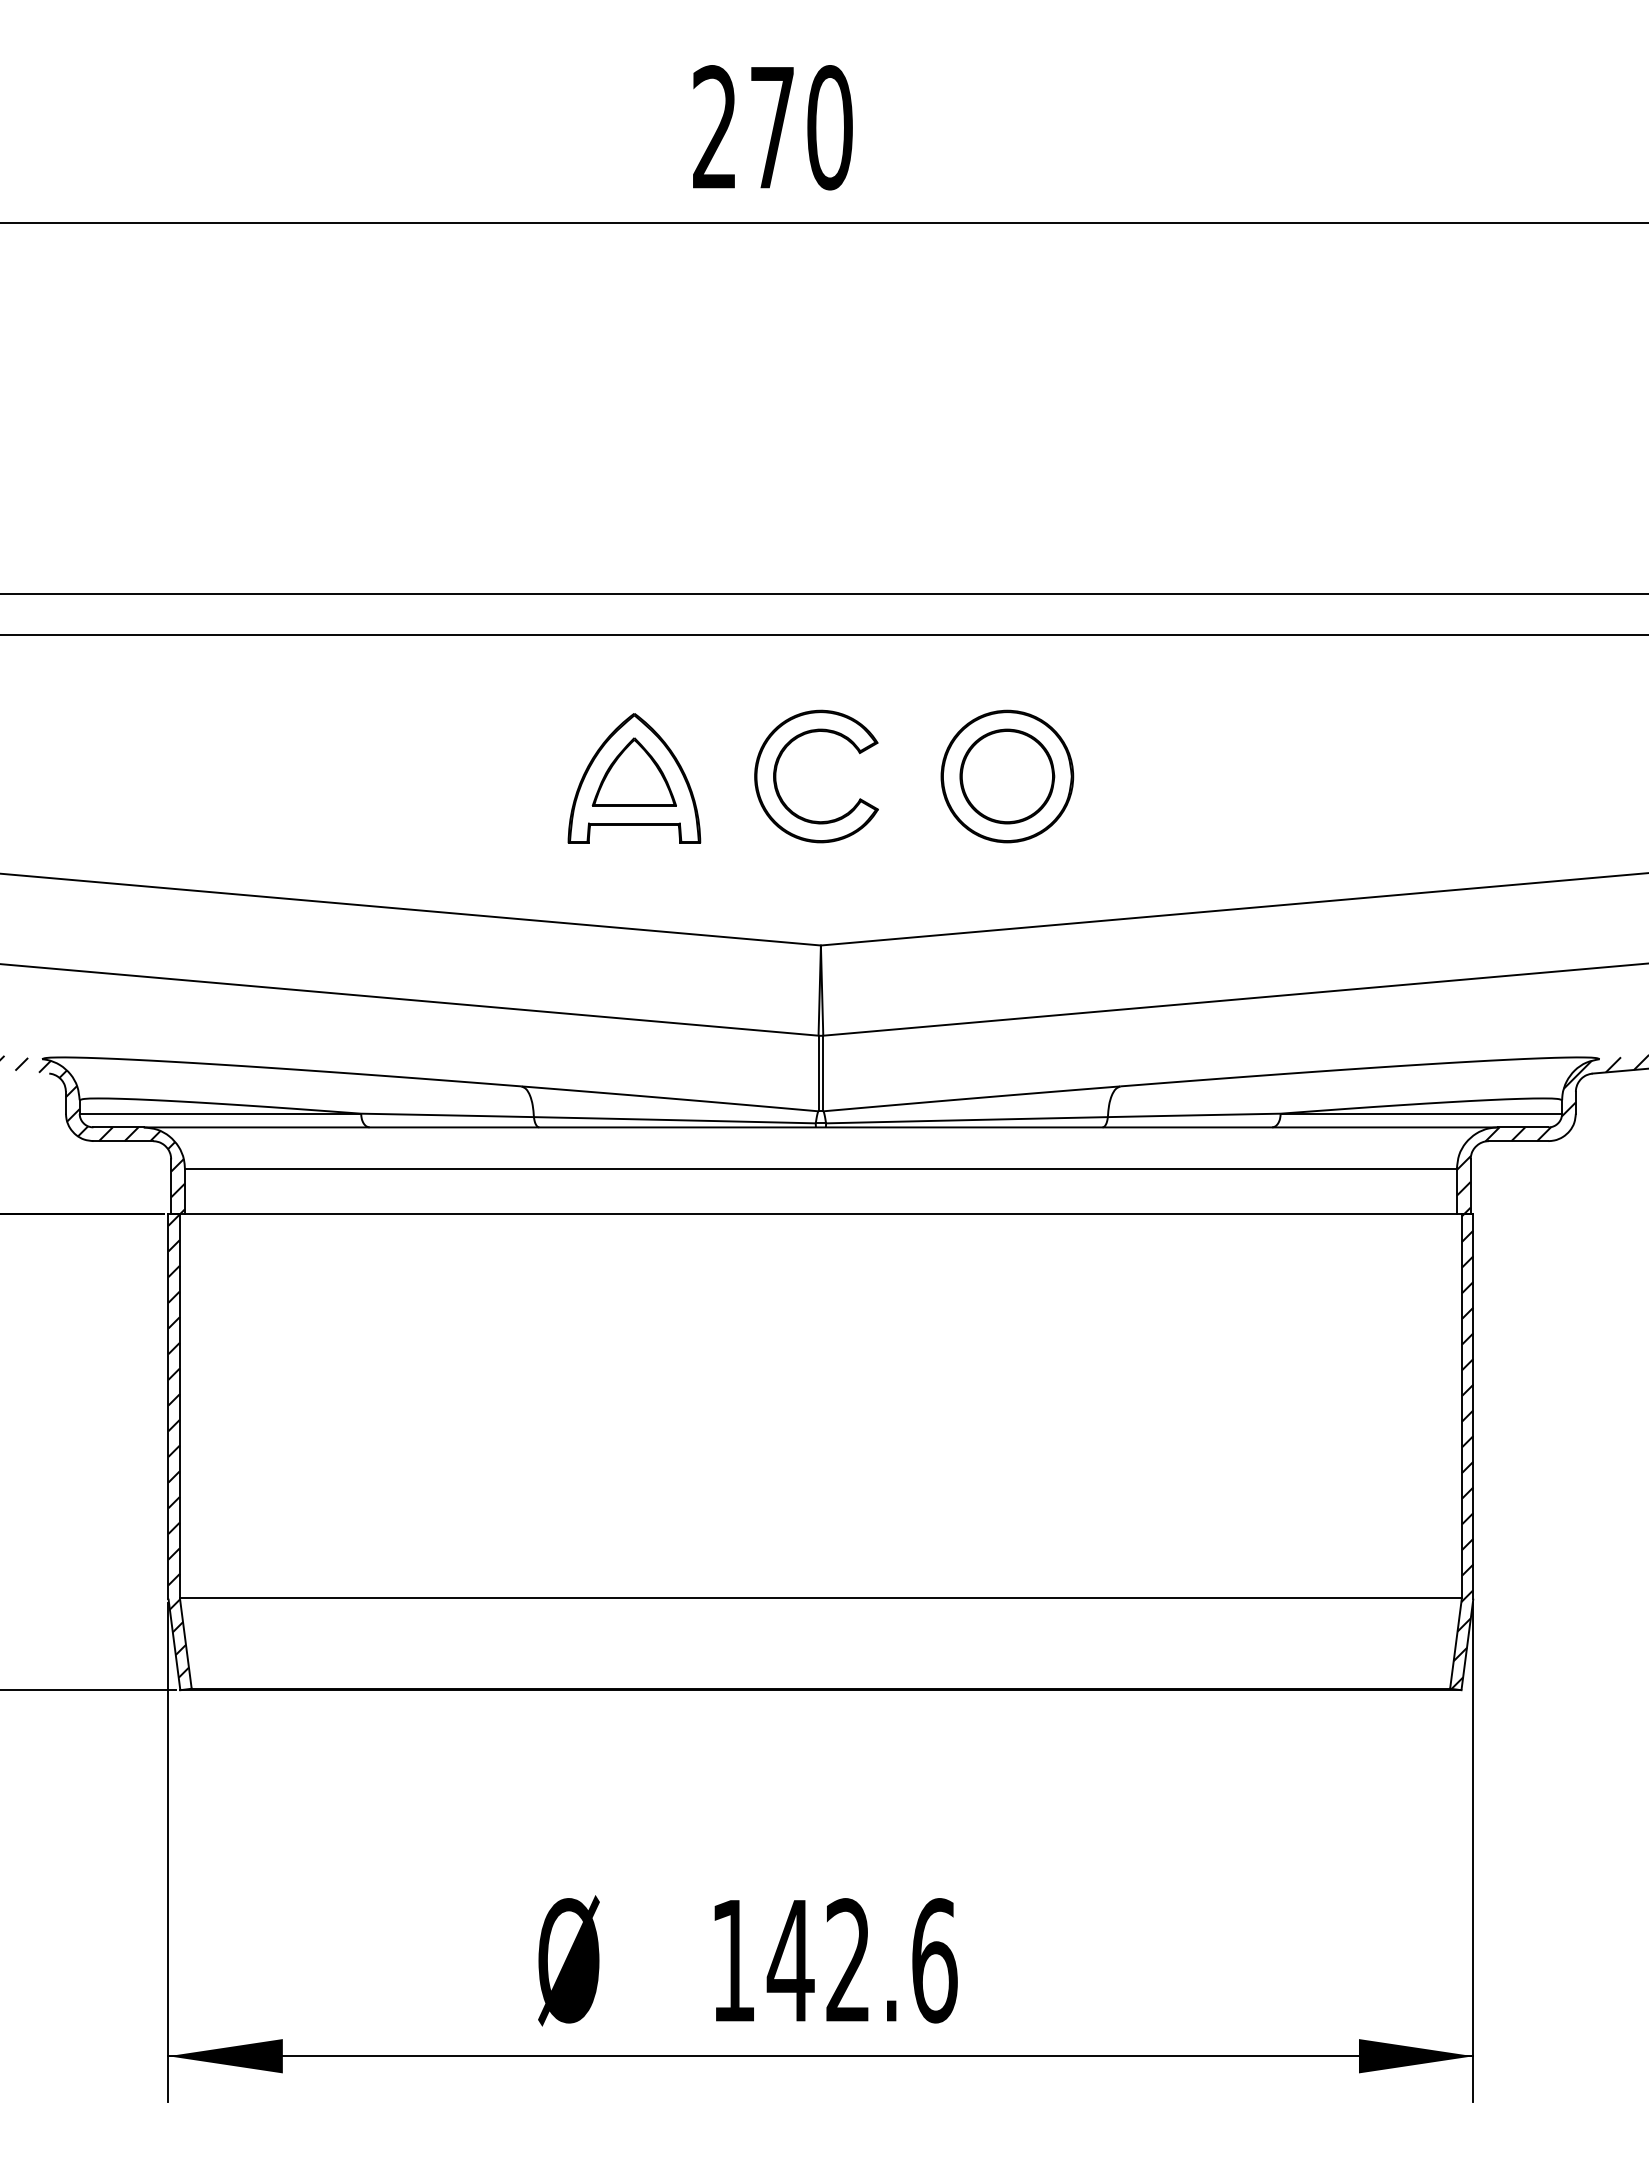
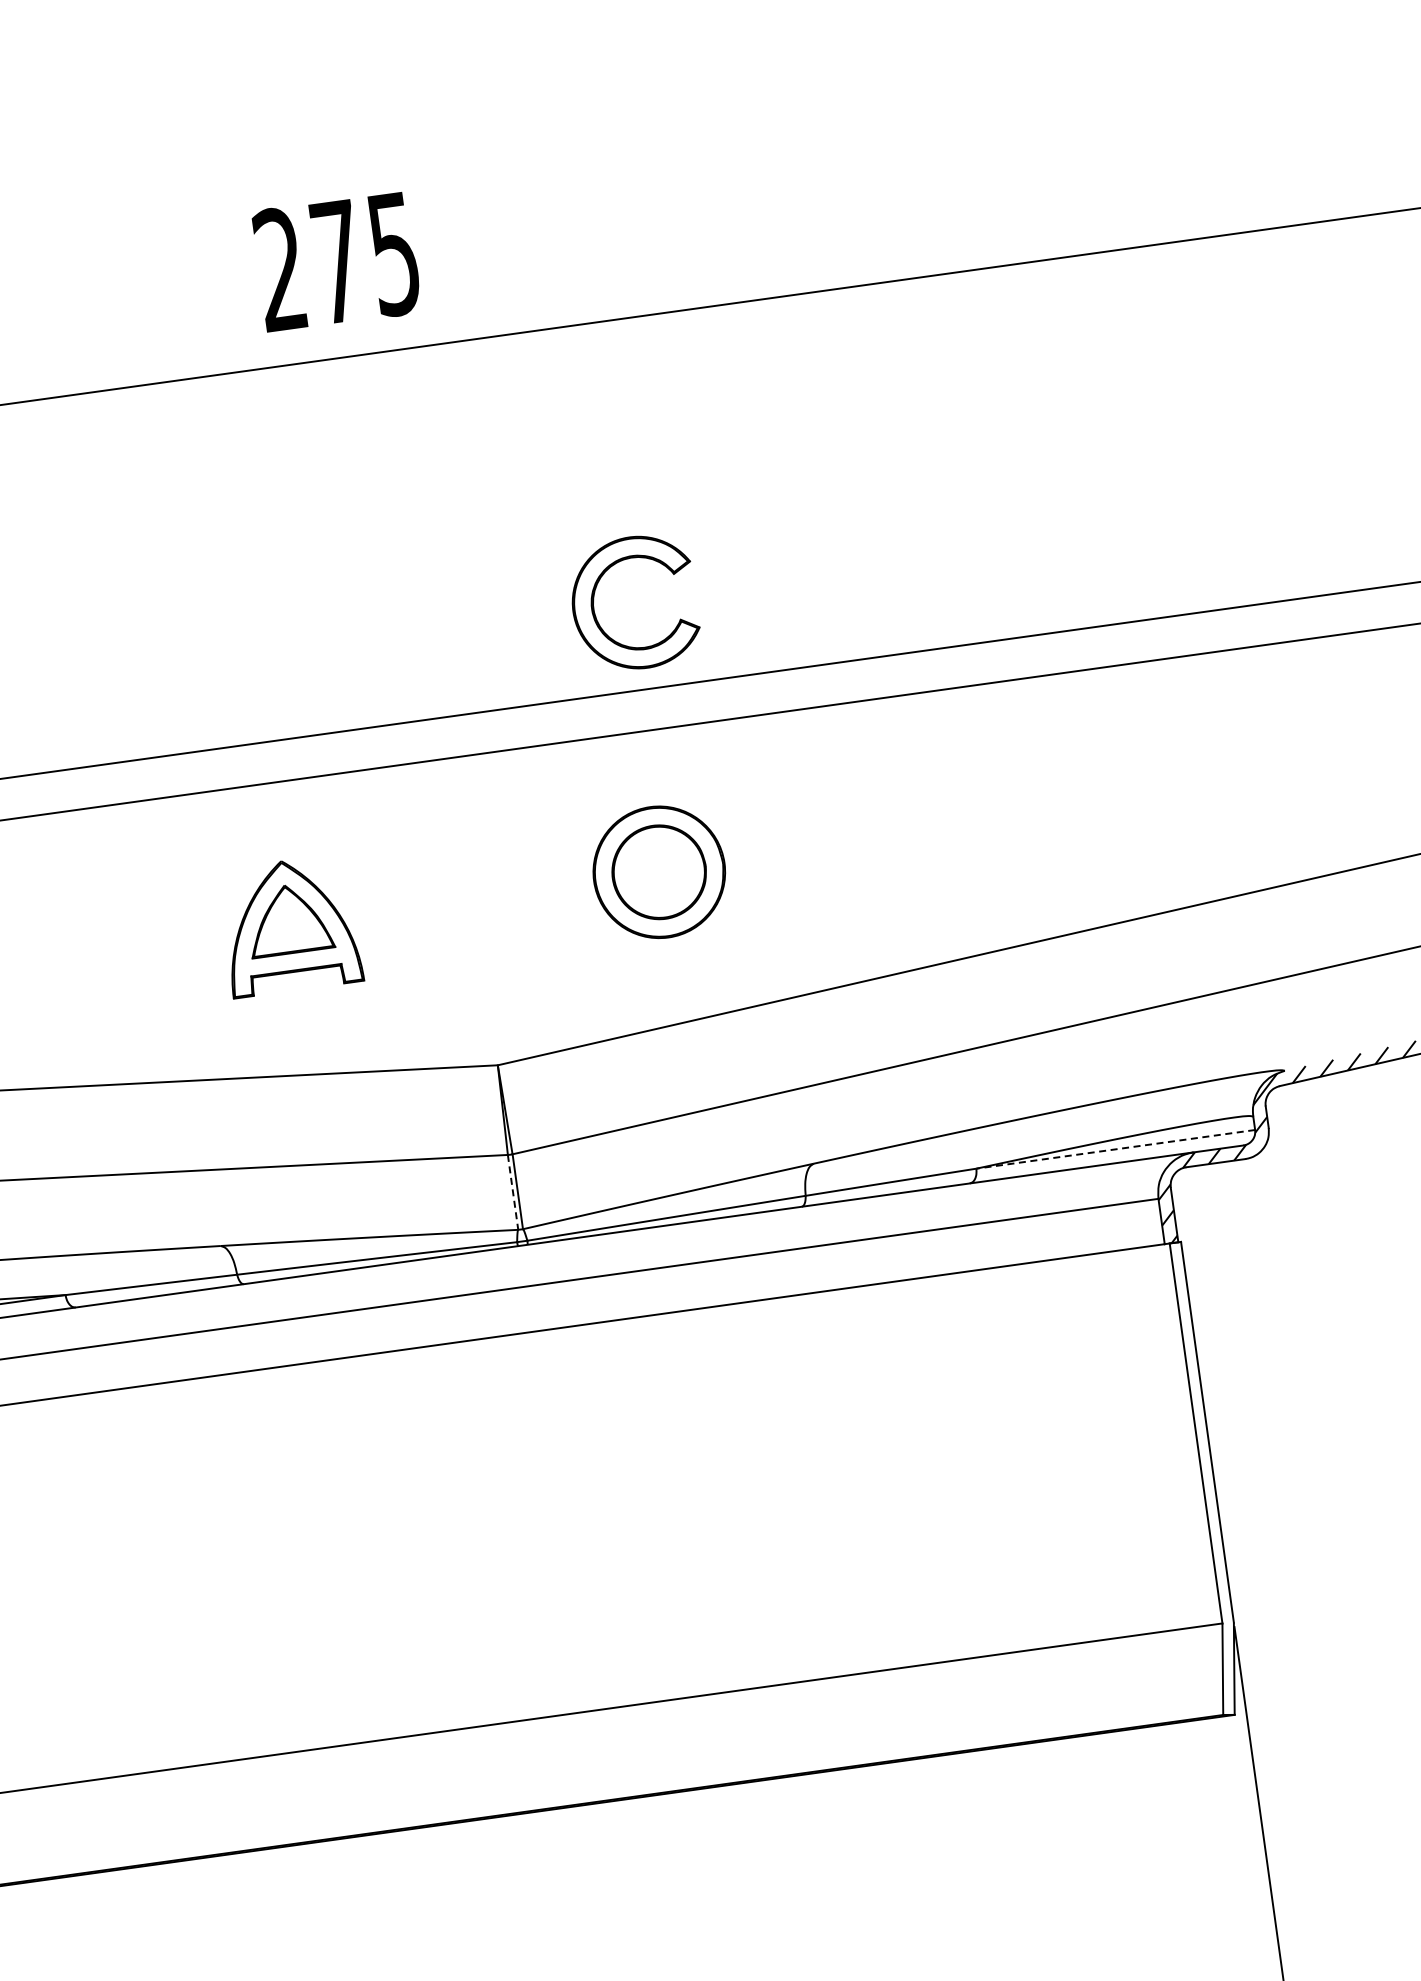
text: (829, 127) -> (393, 253), 270 -> 275
part: (777, 768) -> (594, 600), moved
line: (818, 1073) -> (513, 1192), solid -> dashed
line: (1421, 1113) -> (1115, 1149), solid -> dashed
hatch: (1462, 1451) -> (1202, 1478), removed

